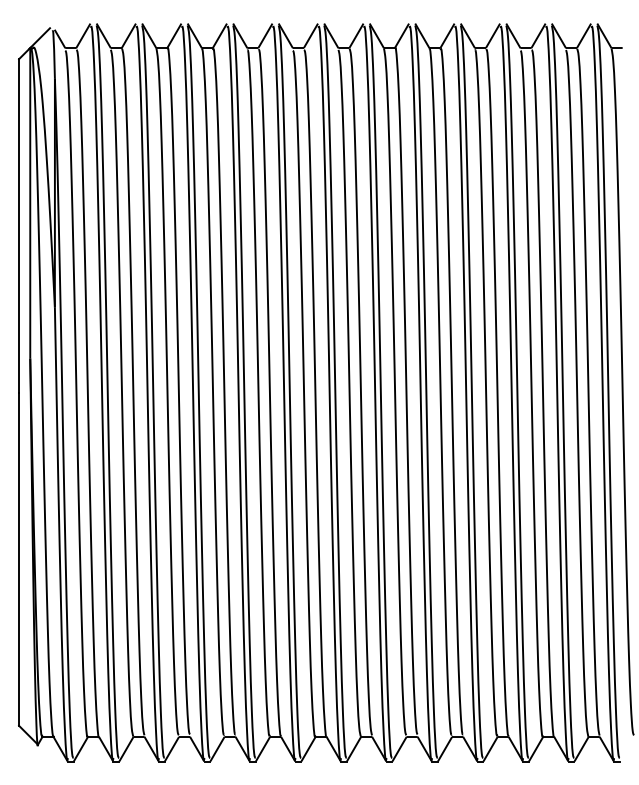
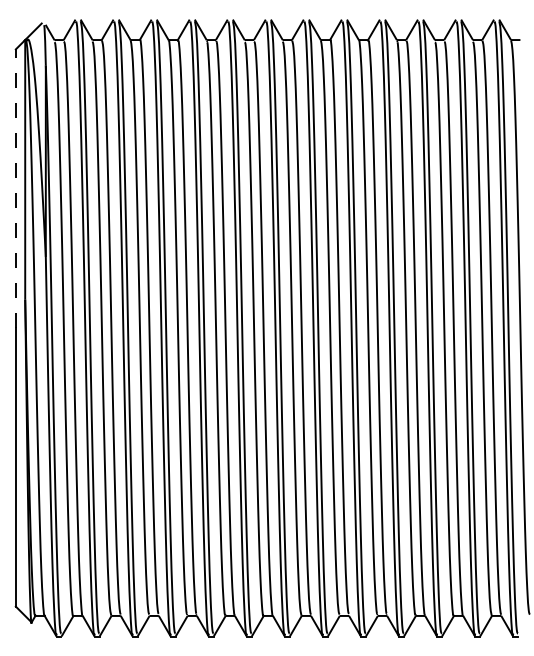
line: (19, 225) -> (16, 188), solid -> dashed

